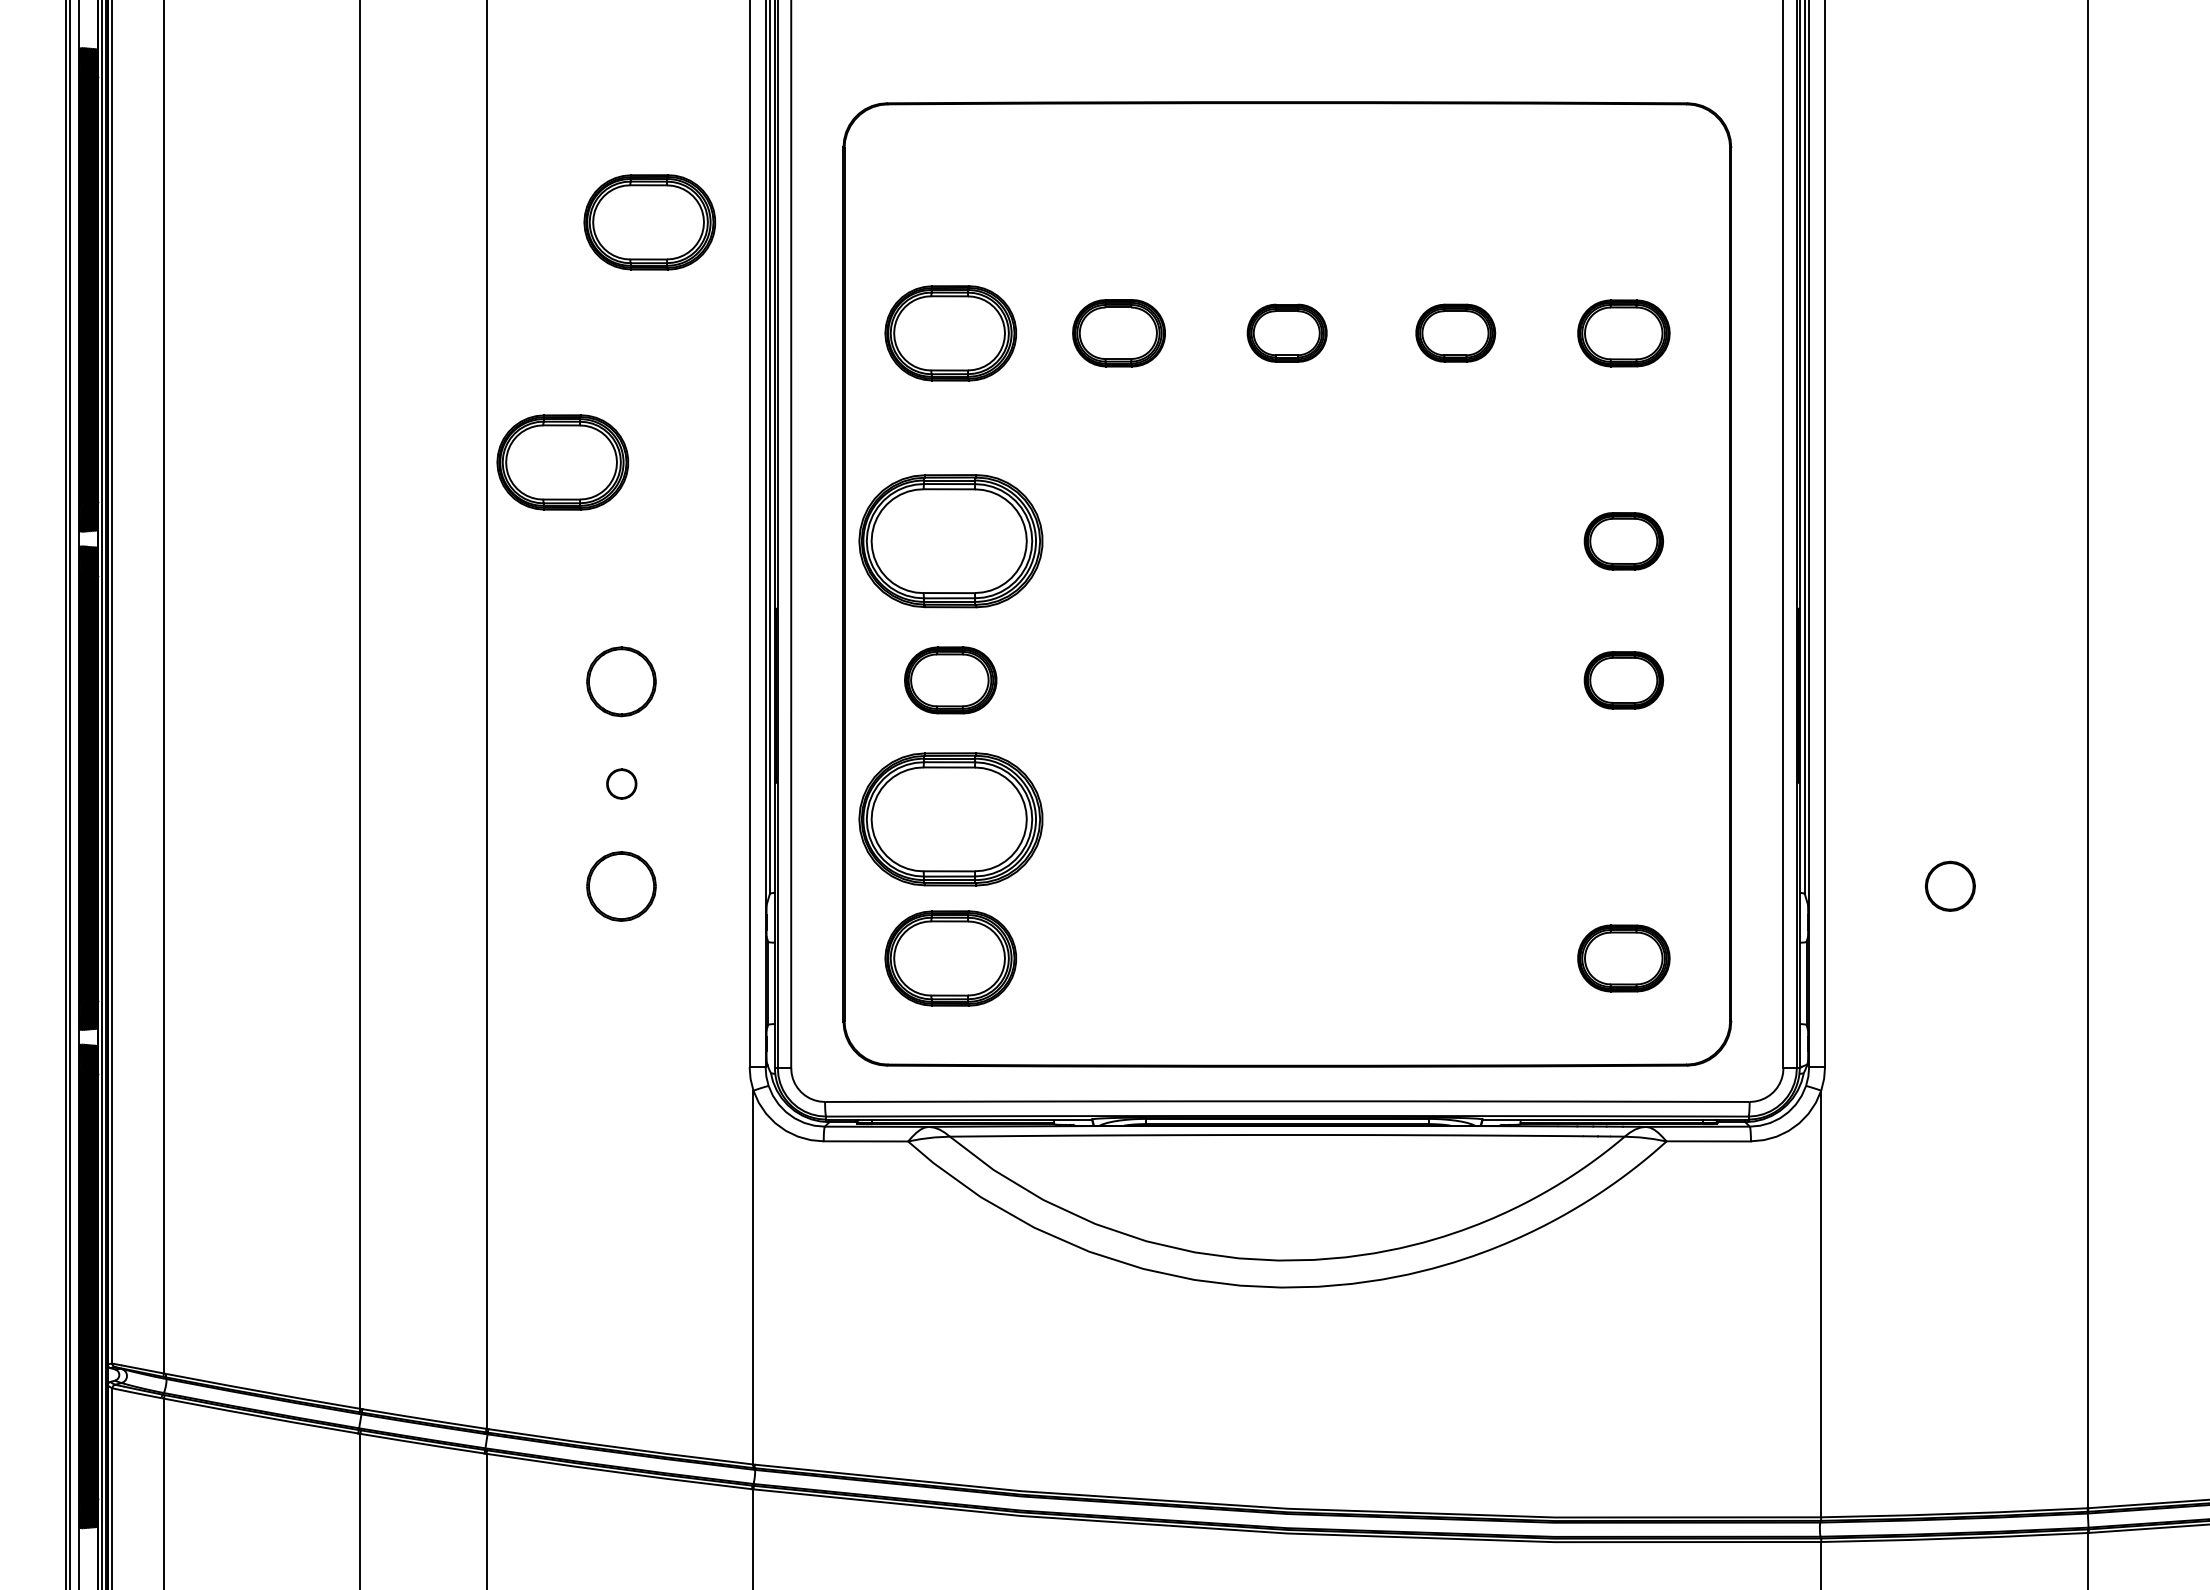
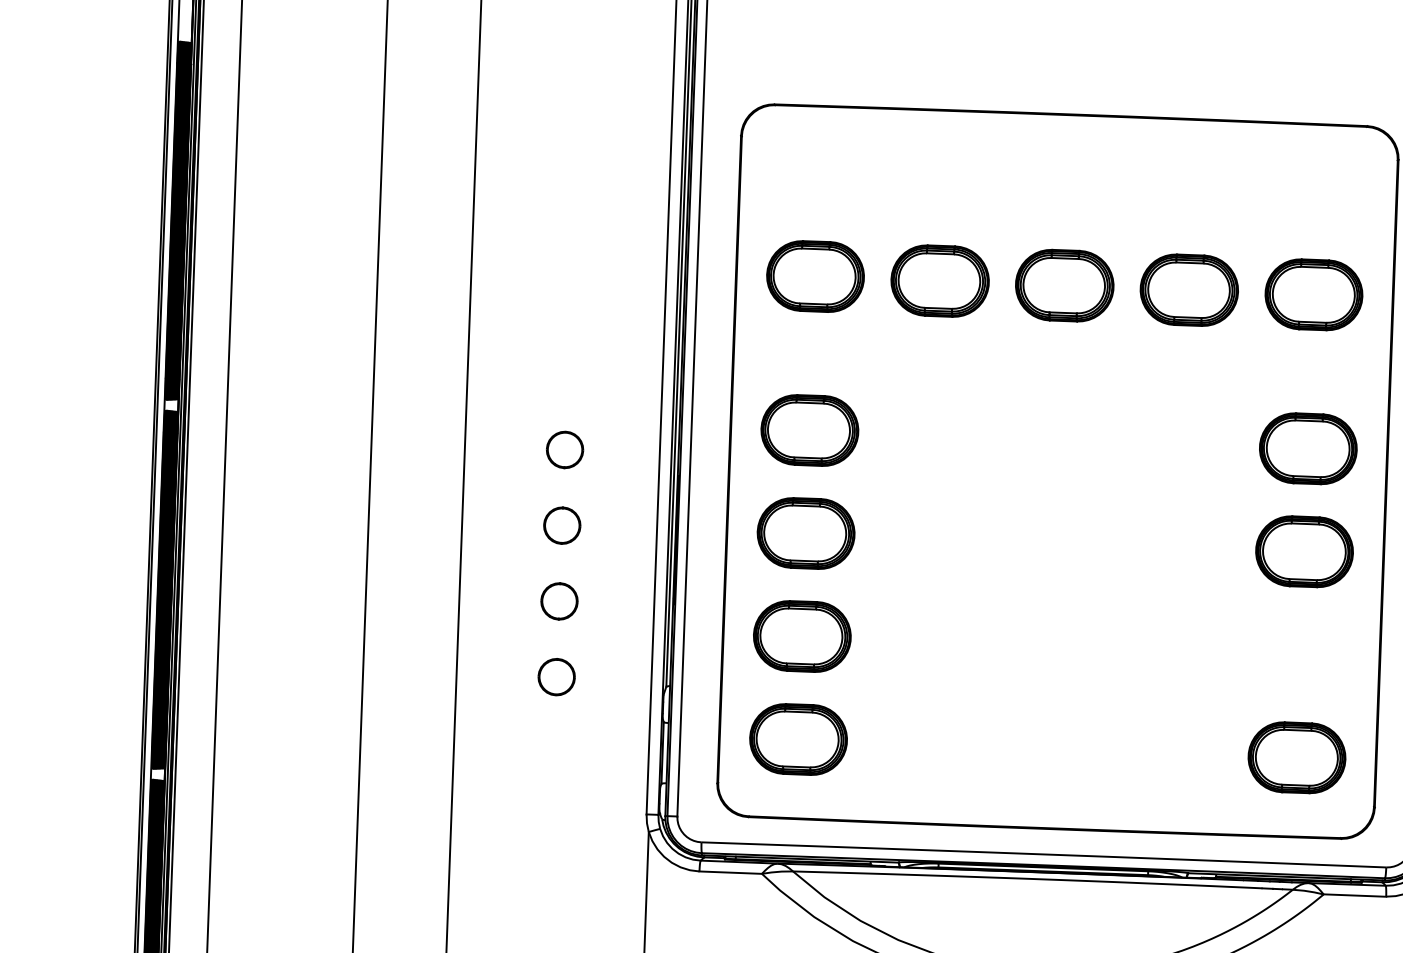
part: (649, 222) -> (595, 186), removed
part: (1118, 332) -> (939, 280), size x1.43
part: (1286, 332) -> (1064, 285), size x1.67
part: (1455, 332) -> (1189, 289), size x1.67
part: (1623, 333) -> (1313, 294), size x1.43
part: (562, 462) -> (524, 361), removed
part: (950, 541) -> (809, 430), size x0.71
part: (1623, 541) -> (1308, 448), size x1.67
part: (621, 579) -> (564, 449), added
part: (950, 680) -> (805, 533), size x1.43
part: (1623, 680) -> (1304, 551), size x1.67
part: (621, 681) -> (562, 525), size x0.71
part: (621, 783) -> (559, 600), size x1.67
part: (950, 819) -> (802, 636), size x0.71
part: (621, 885) -> (556, 676), size x0.71
part: (1623, 958) -> (1296, 757), size x1.43

